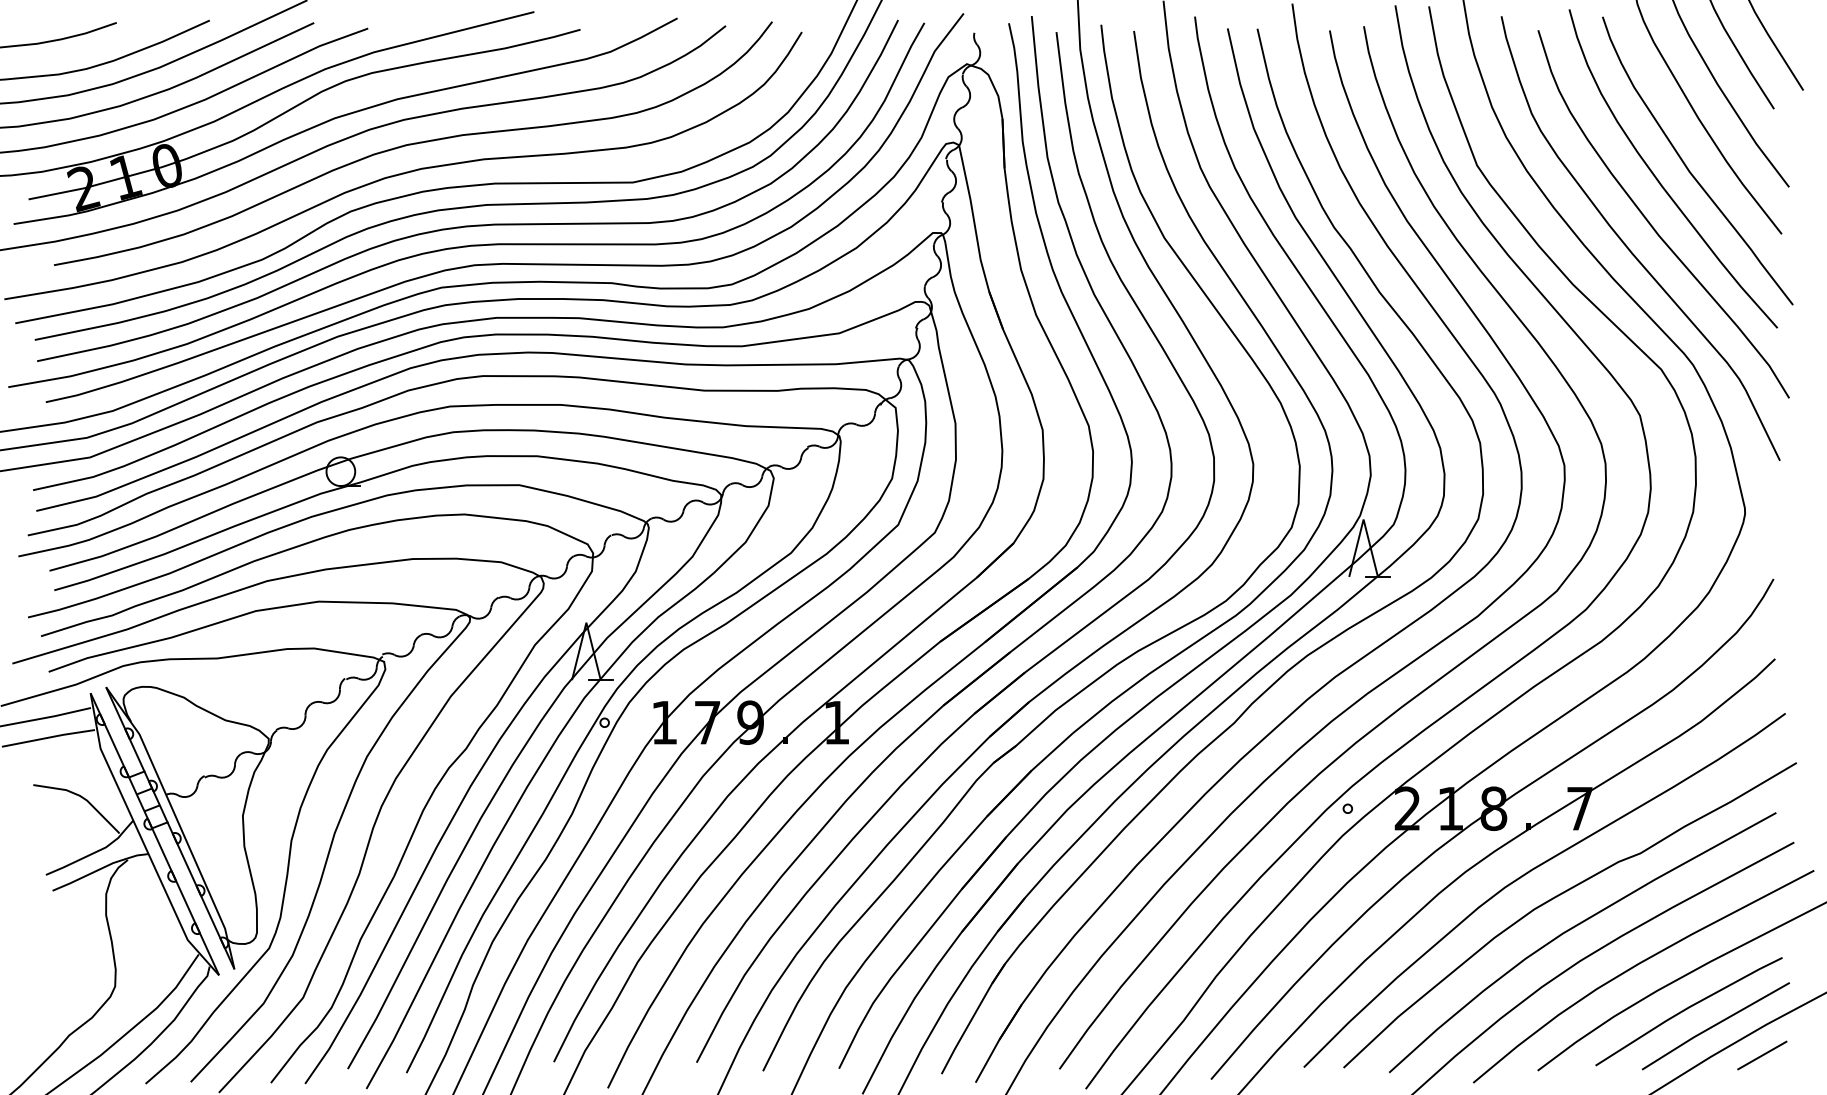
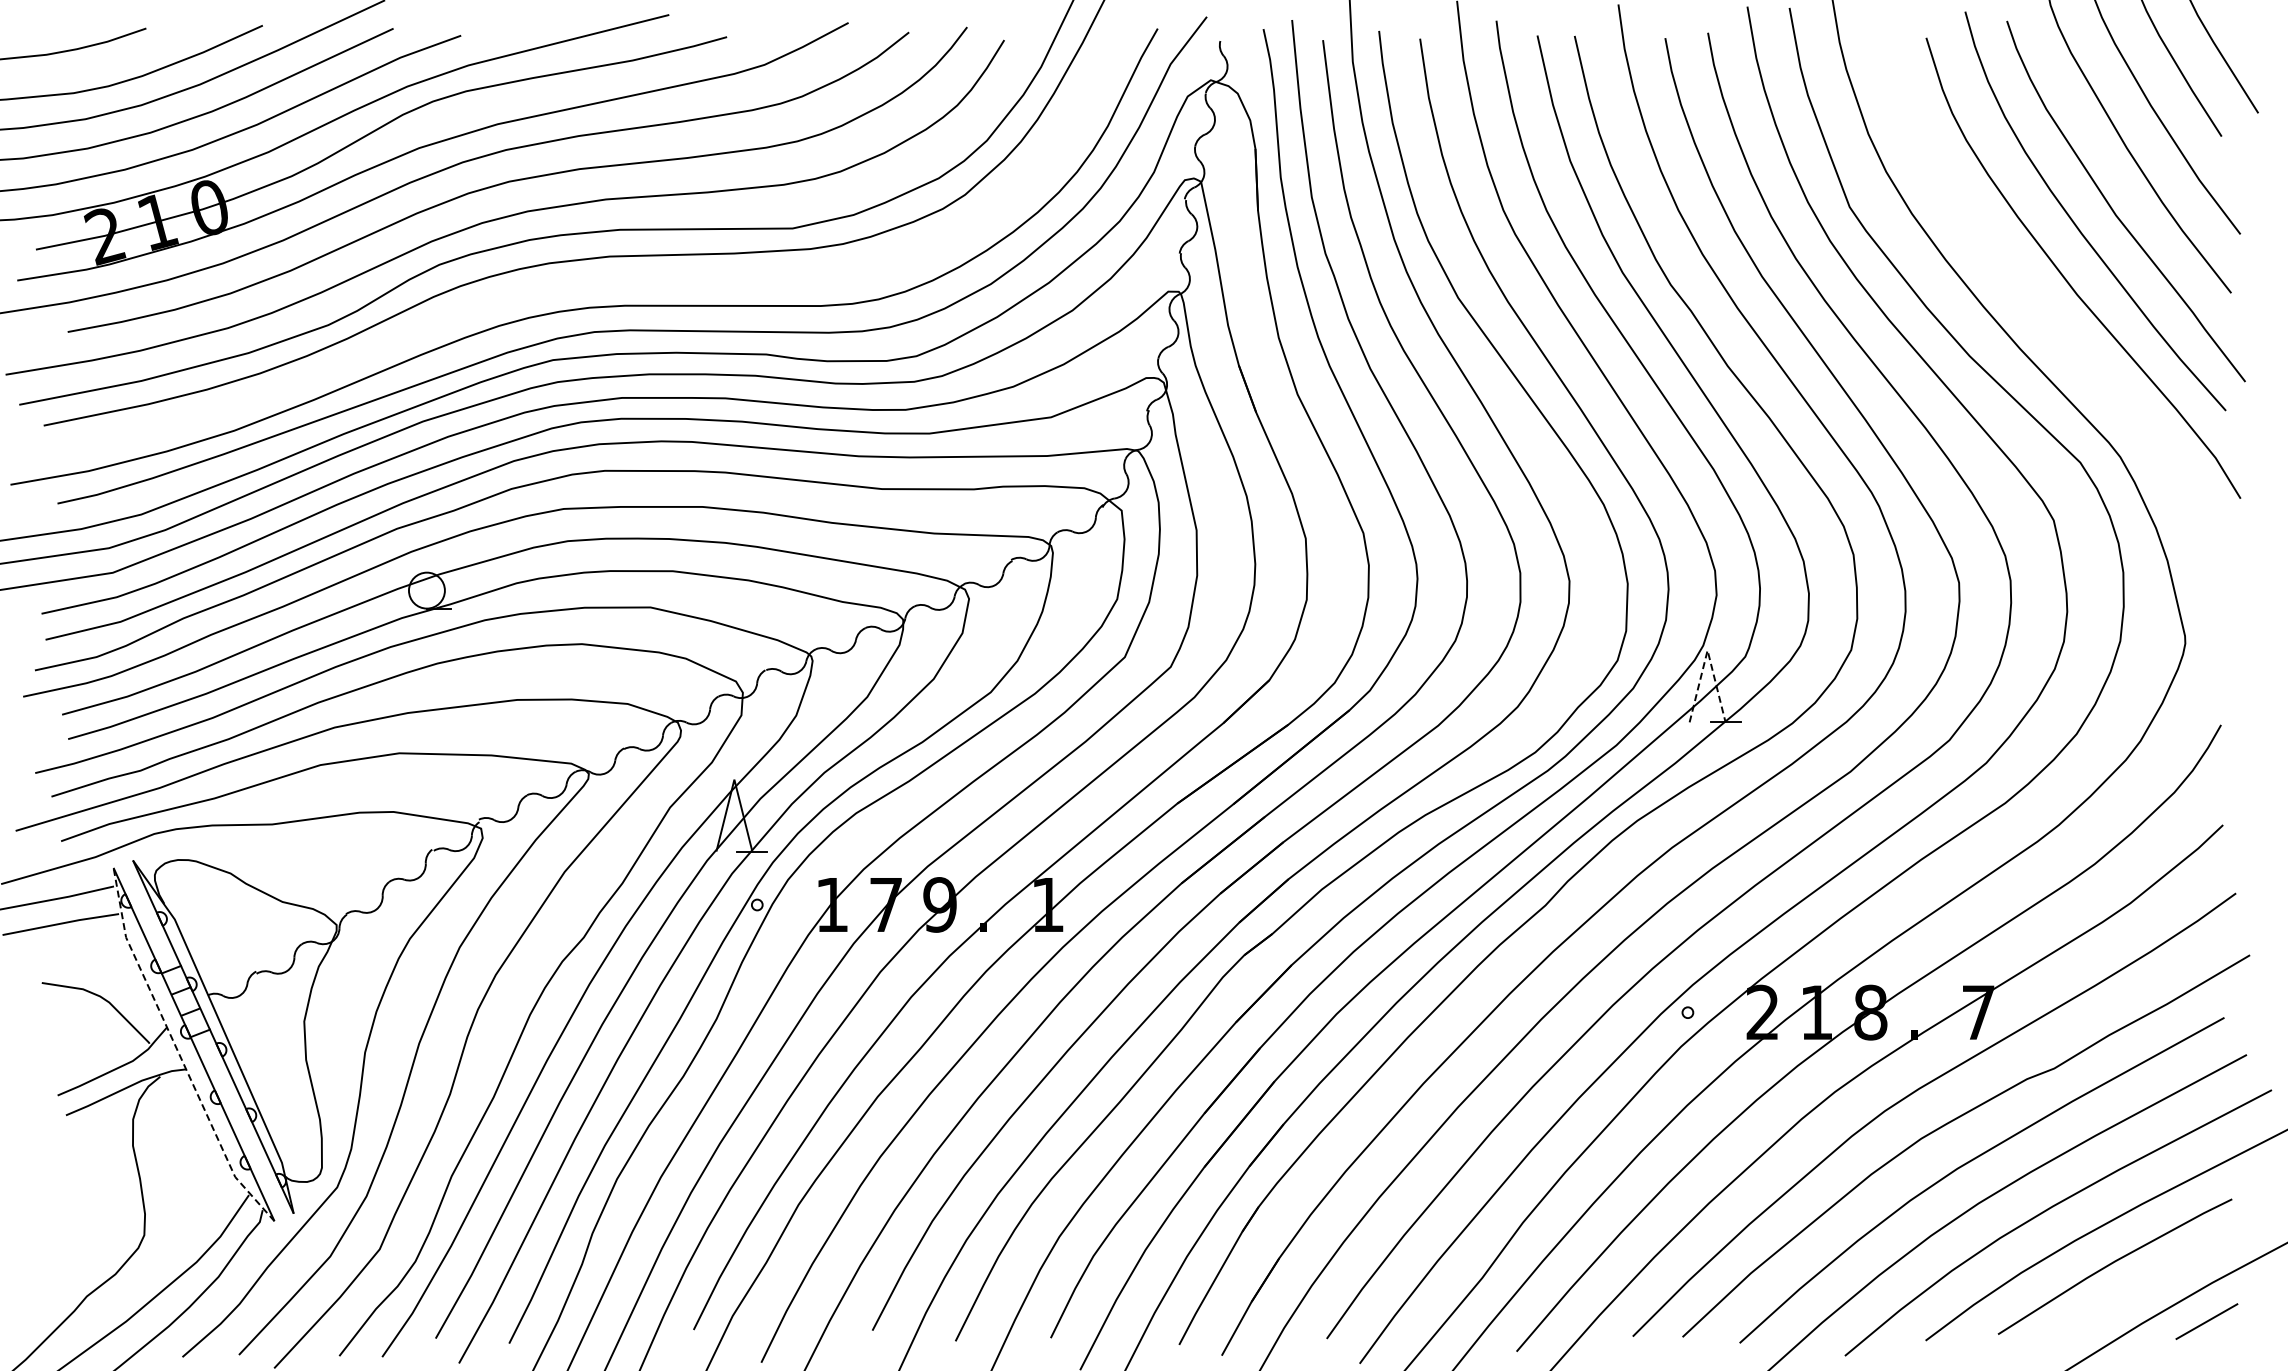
curve: (474, 224) -> (594, 281), removed
curve: (1629, 248) -> (2040, 311), removed
line: (1363, 519) -> (1707, 650), solid -> dashed
line: (142, 839) -> (178, 1051), solid -> dashed
line: (1715, 1025) -> (2148, 1284), removed

